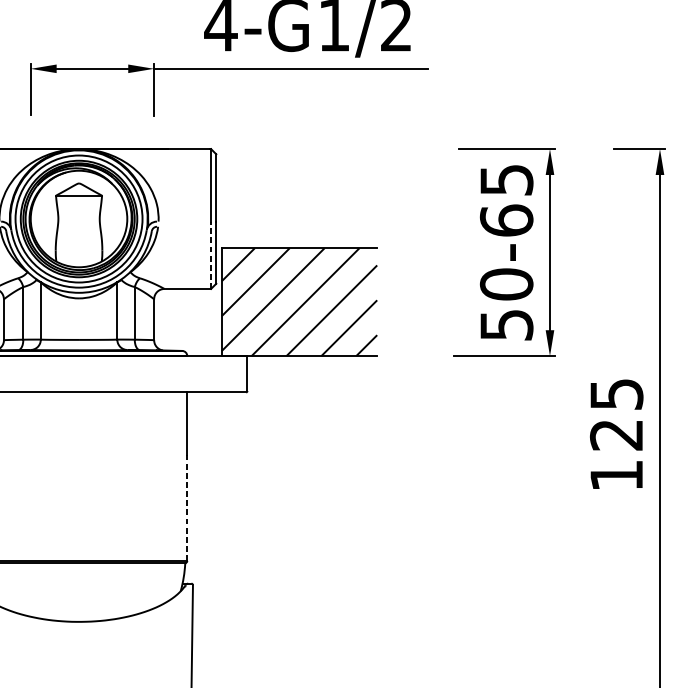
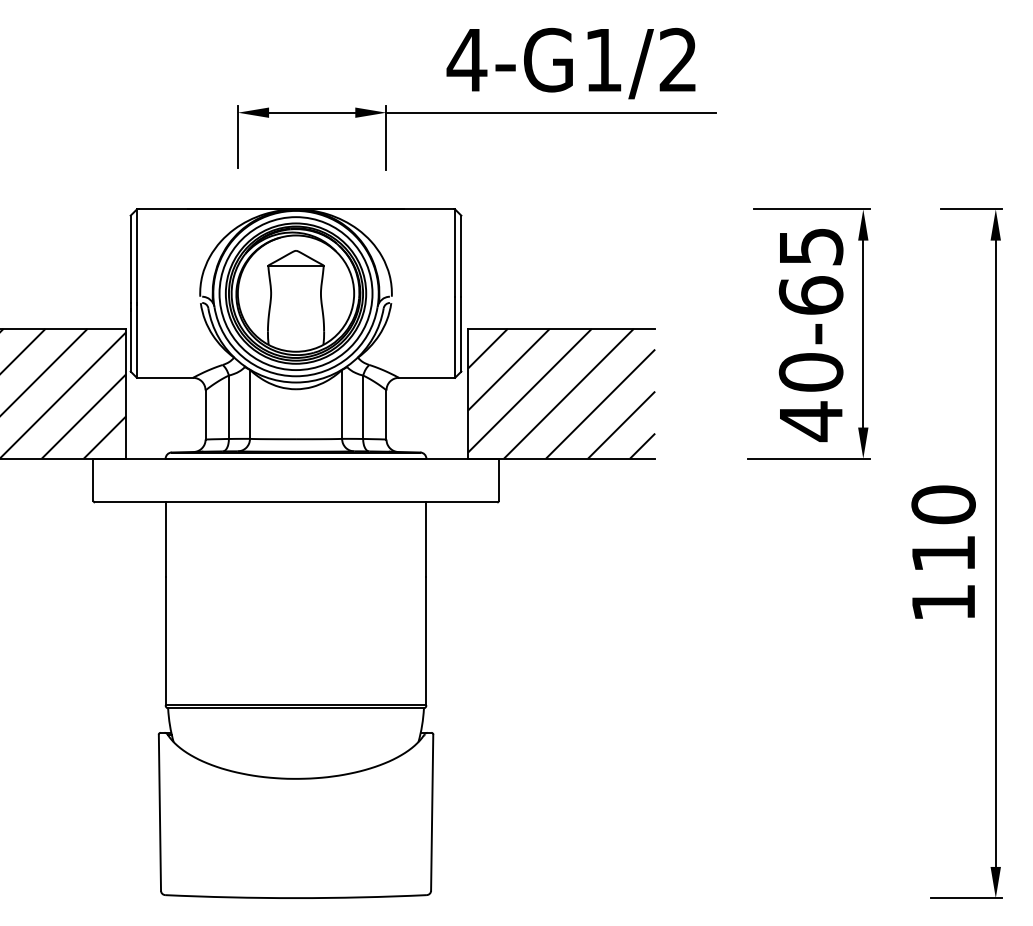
line: (211, 255) -> (455, 337), dashed -> solid
text: (506, 325) -> (811, 421), 50-65 -> 40-65
text: (616, 414) -> (943, 528), 125 -> 110
line: (187, 507) -> (426, 641), dashed -> solid

